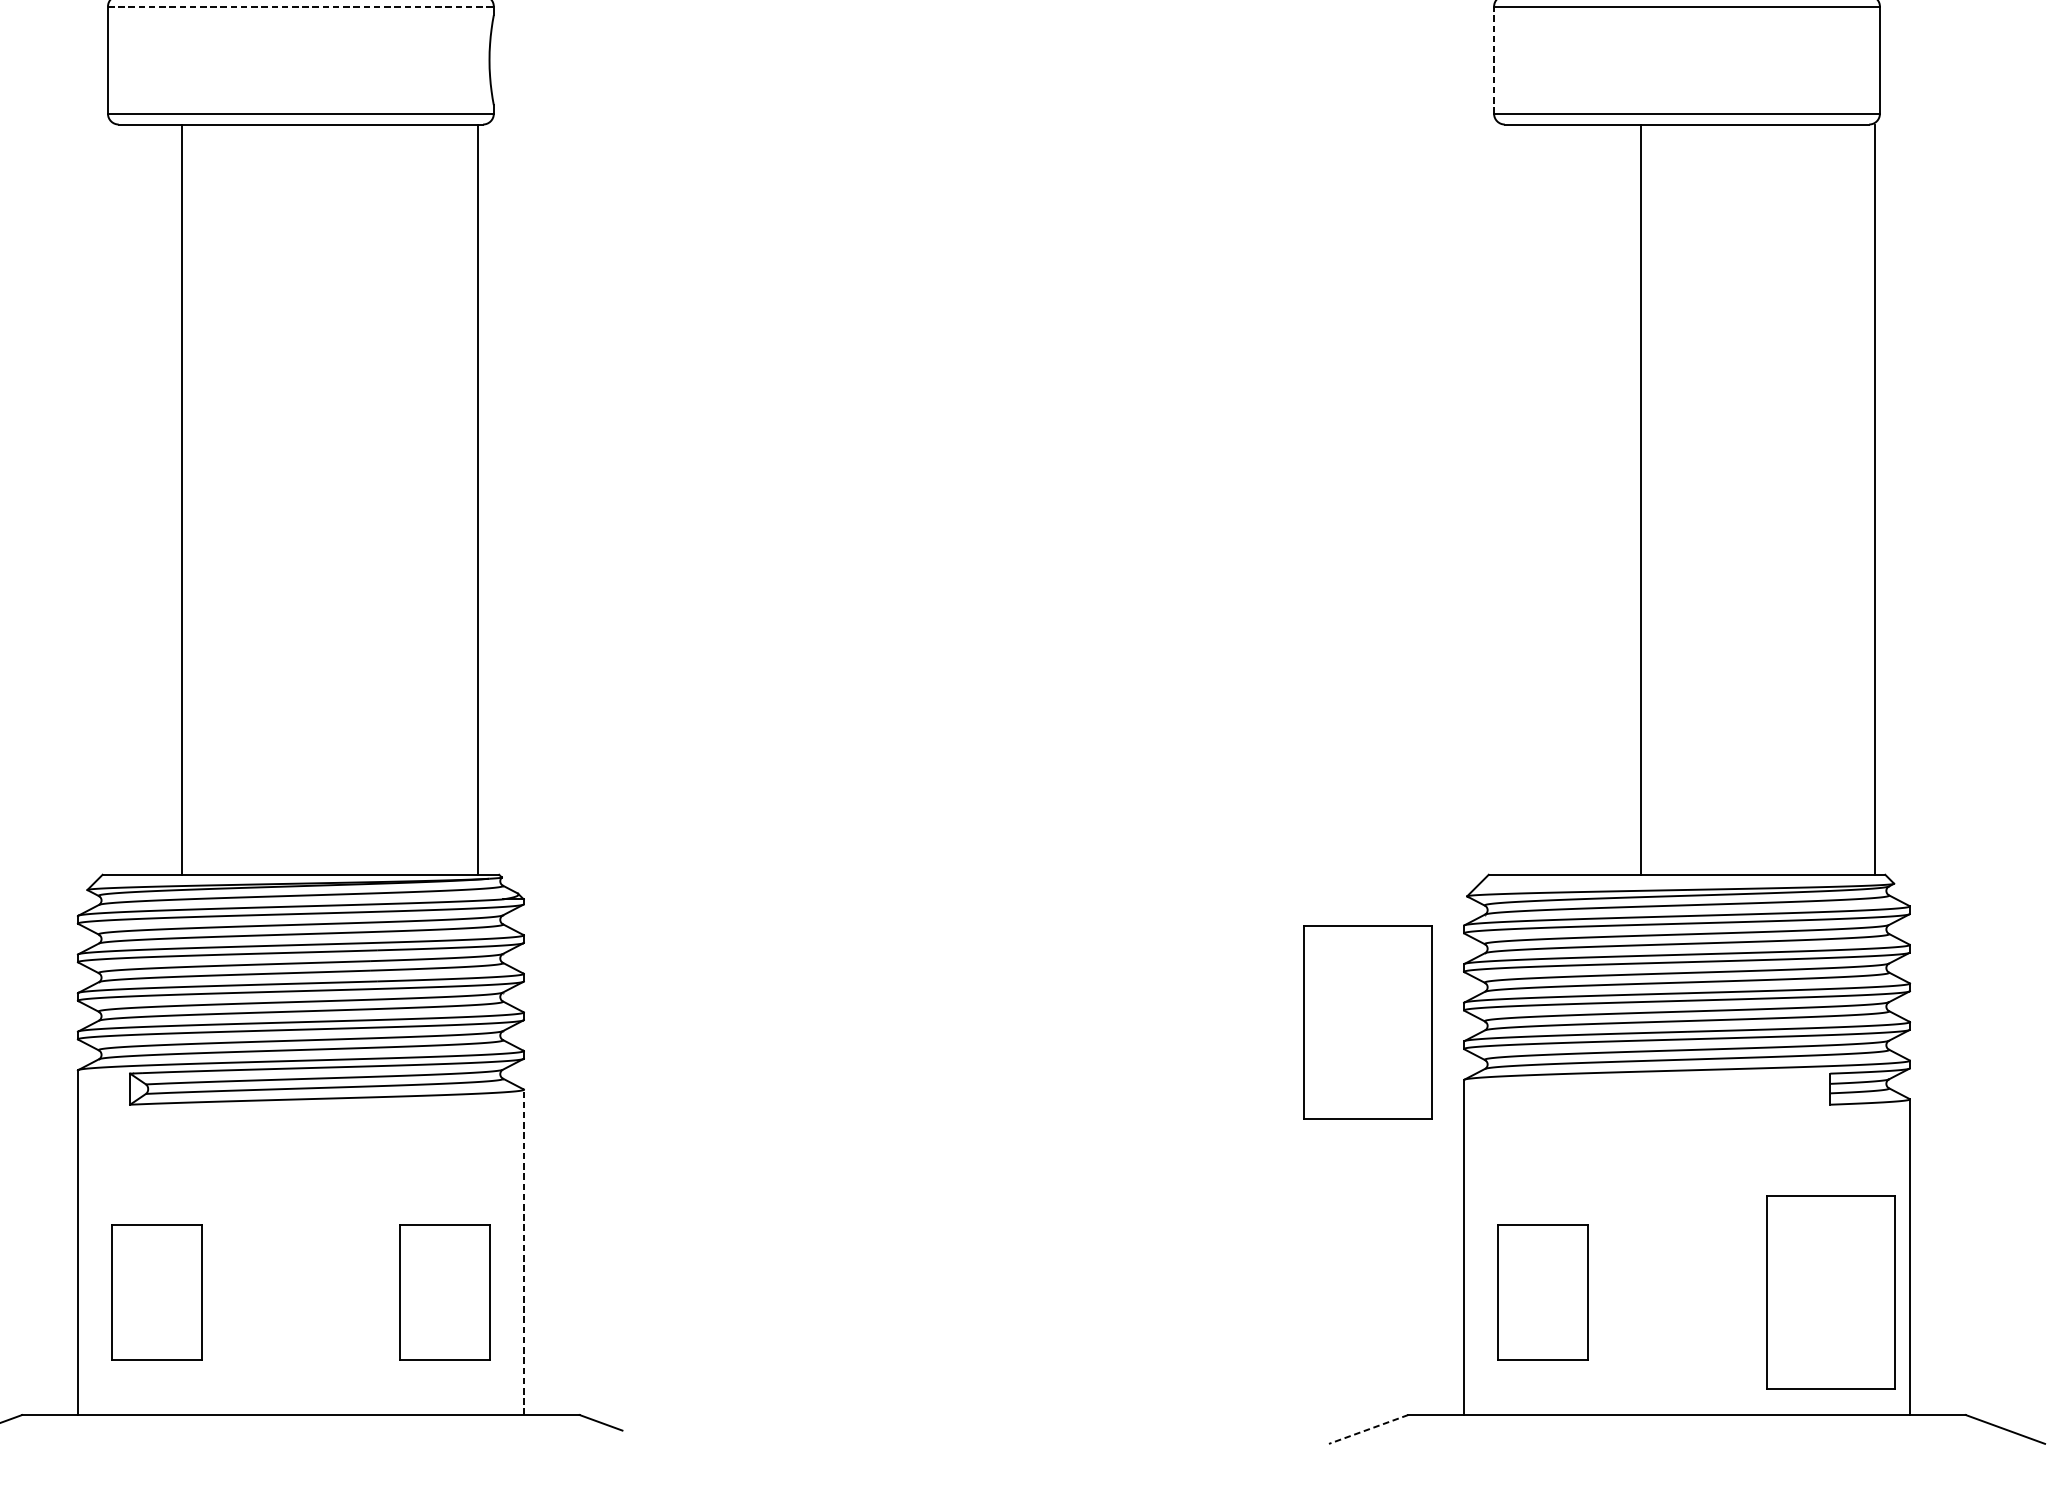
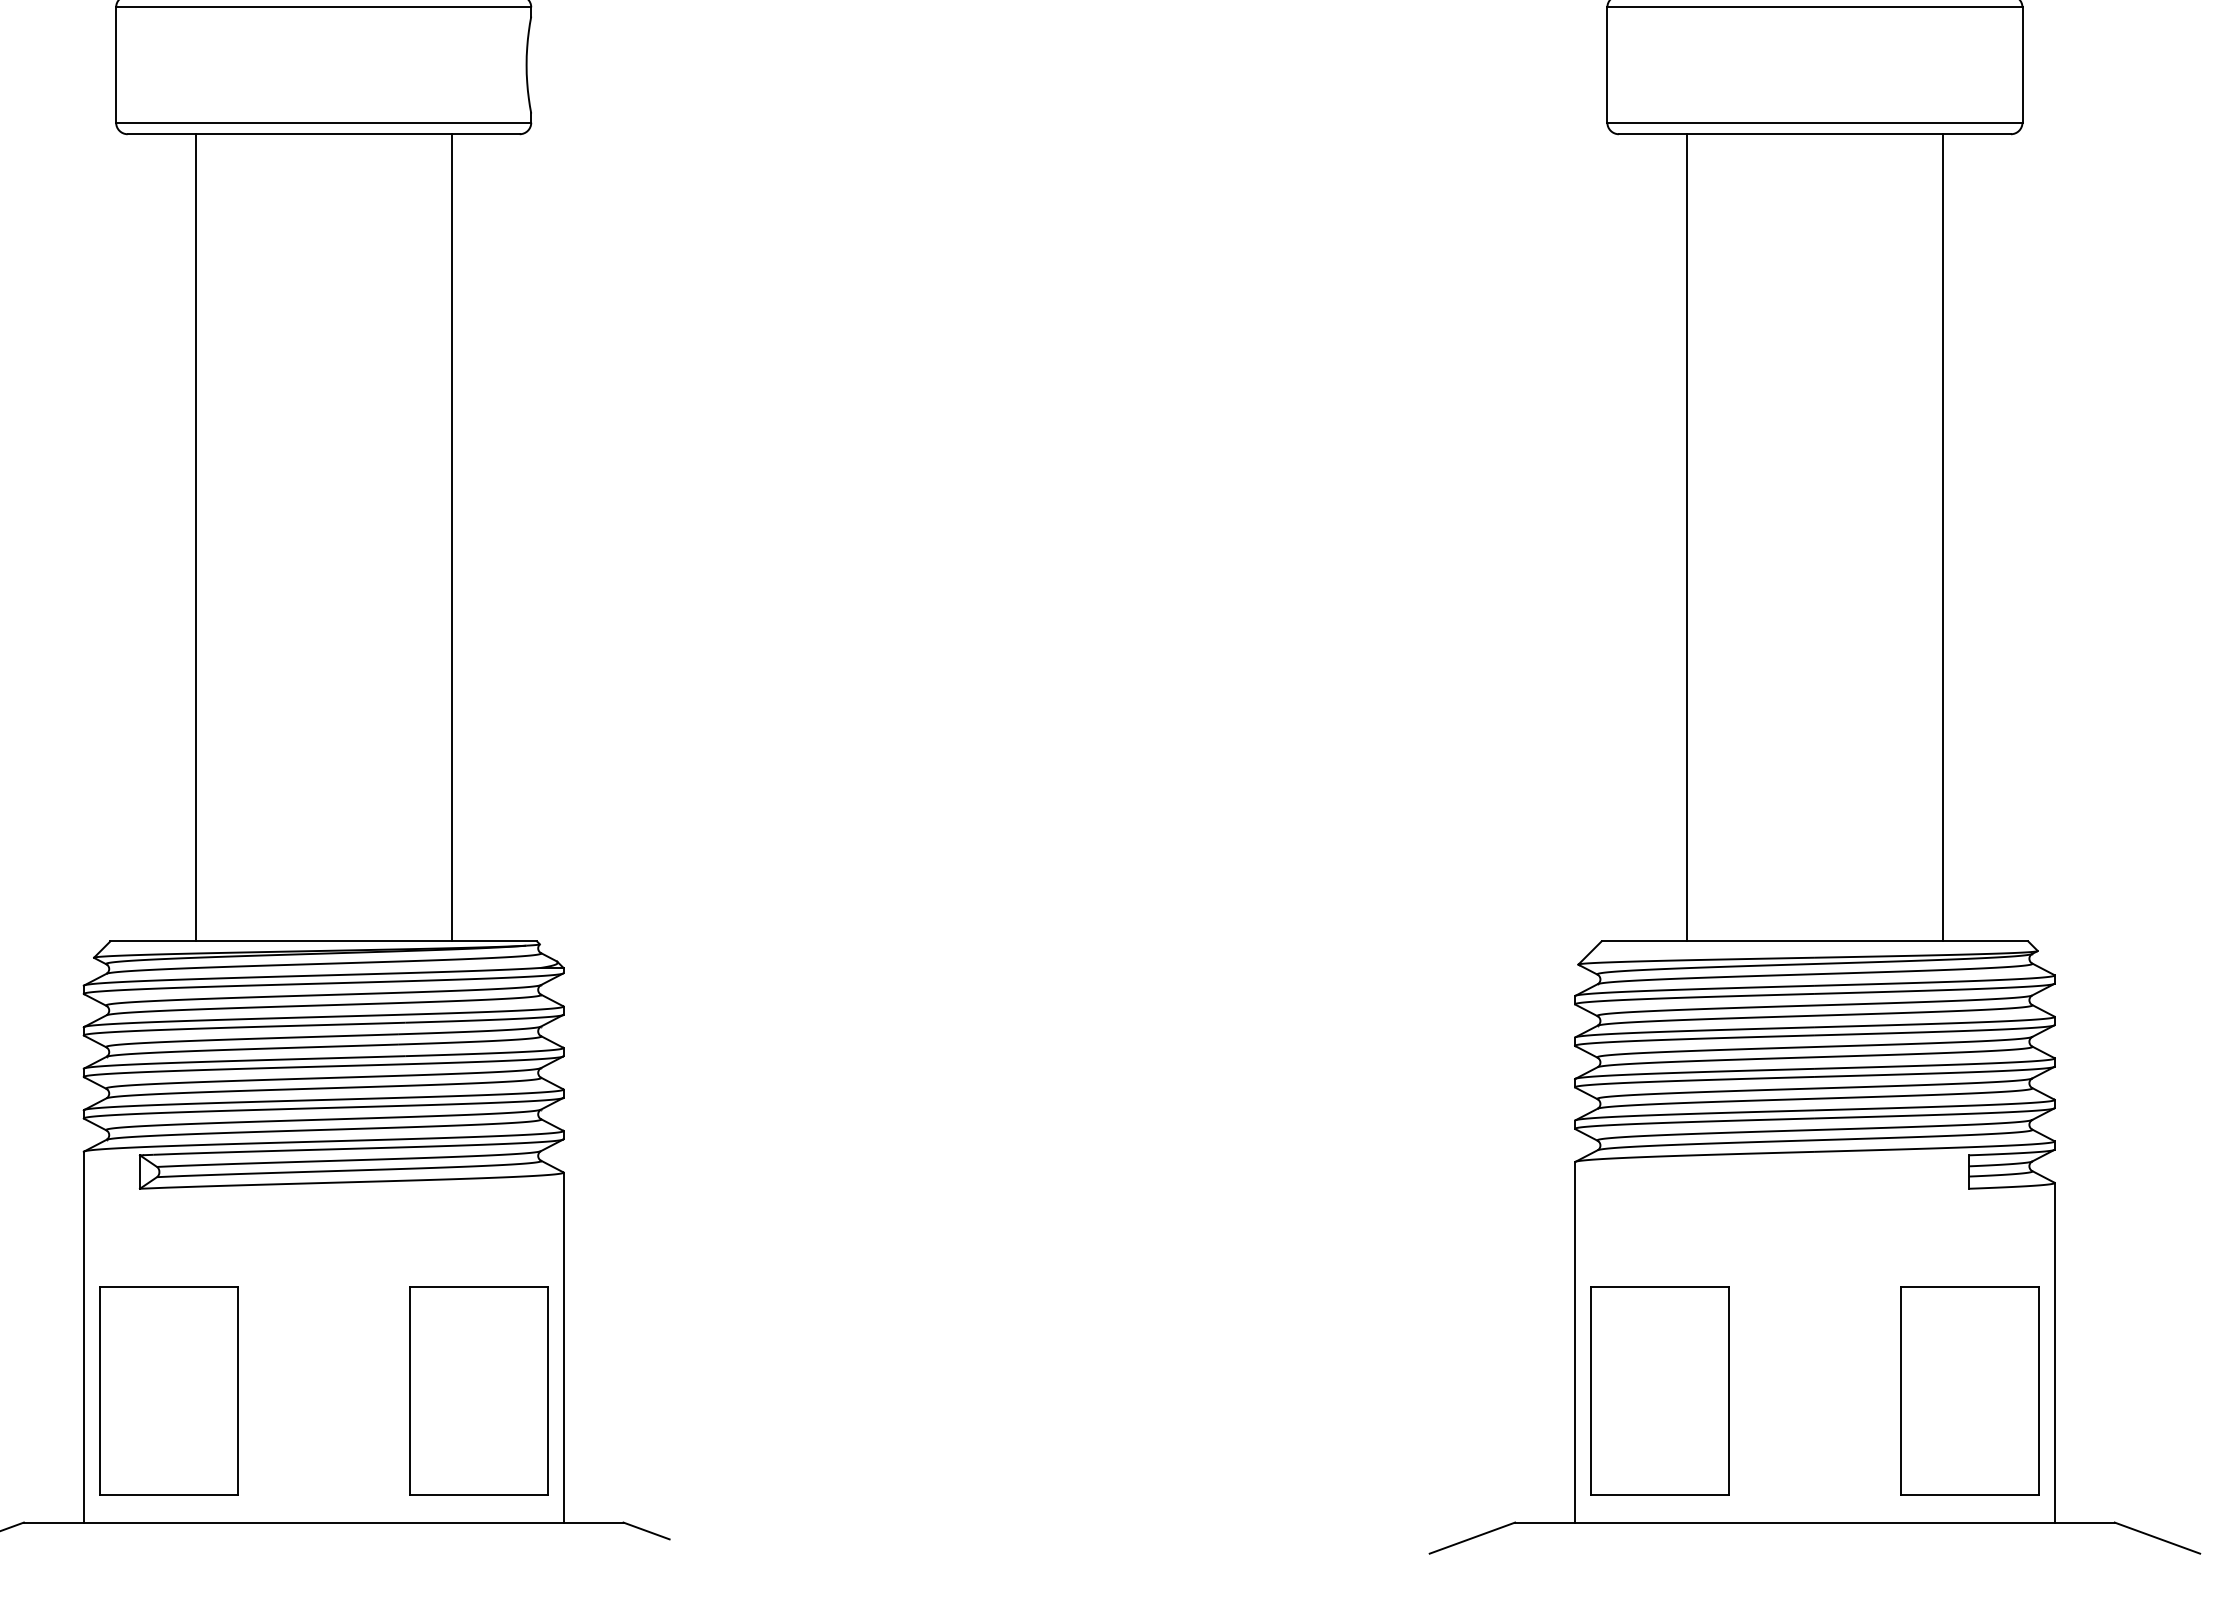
line: (300, 6) -> (323, 7), dashed -> solid
line: (1494, 60) -> (1607, 65), dashed -> solid
line: (477, 499) -> (451, 537), moved
line: (1641, 499) -> (1686, 537), moved
line: (1874, 499) -> (1942, 537), moved
part: (1367, 1021) -> (1471, 1099), removed
line: (523, 1252) -> (563, 1347), dashed -> solid
part: (156, 1292) -> (168, 1390), size x1.43
part: (444, 1292) -> (478, 1390), size x1.43
part: (1542, 1292) -> (1659, 1390), size x1.43
line: (1367, 1429) -> (1471, 1538), dashed -> solid

